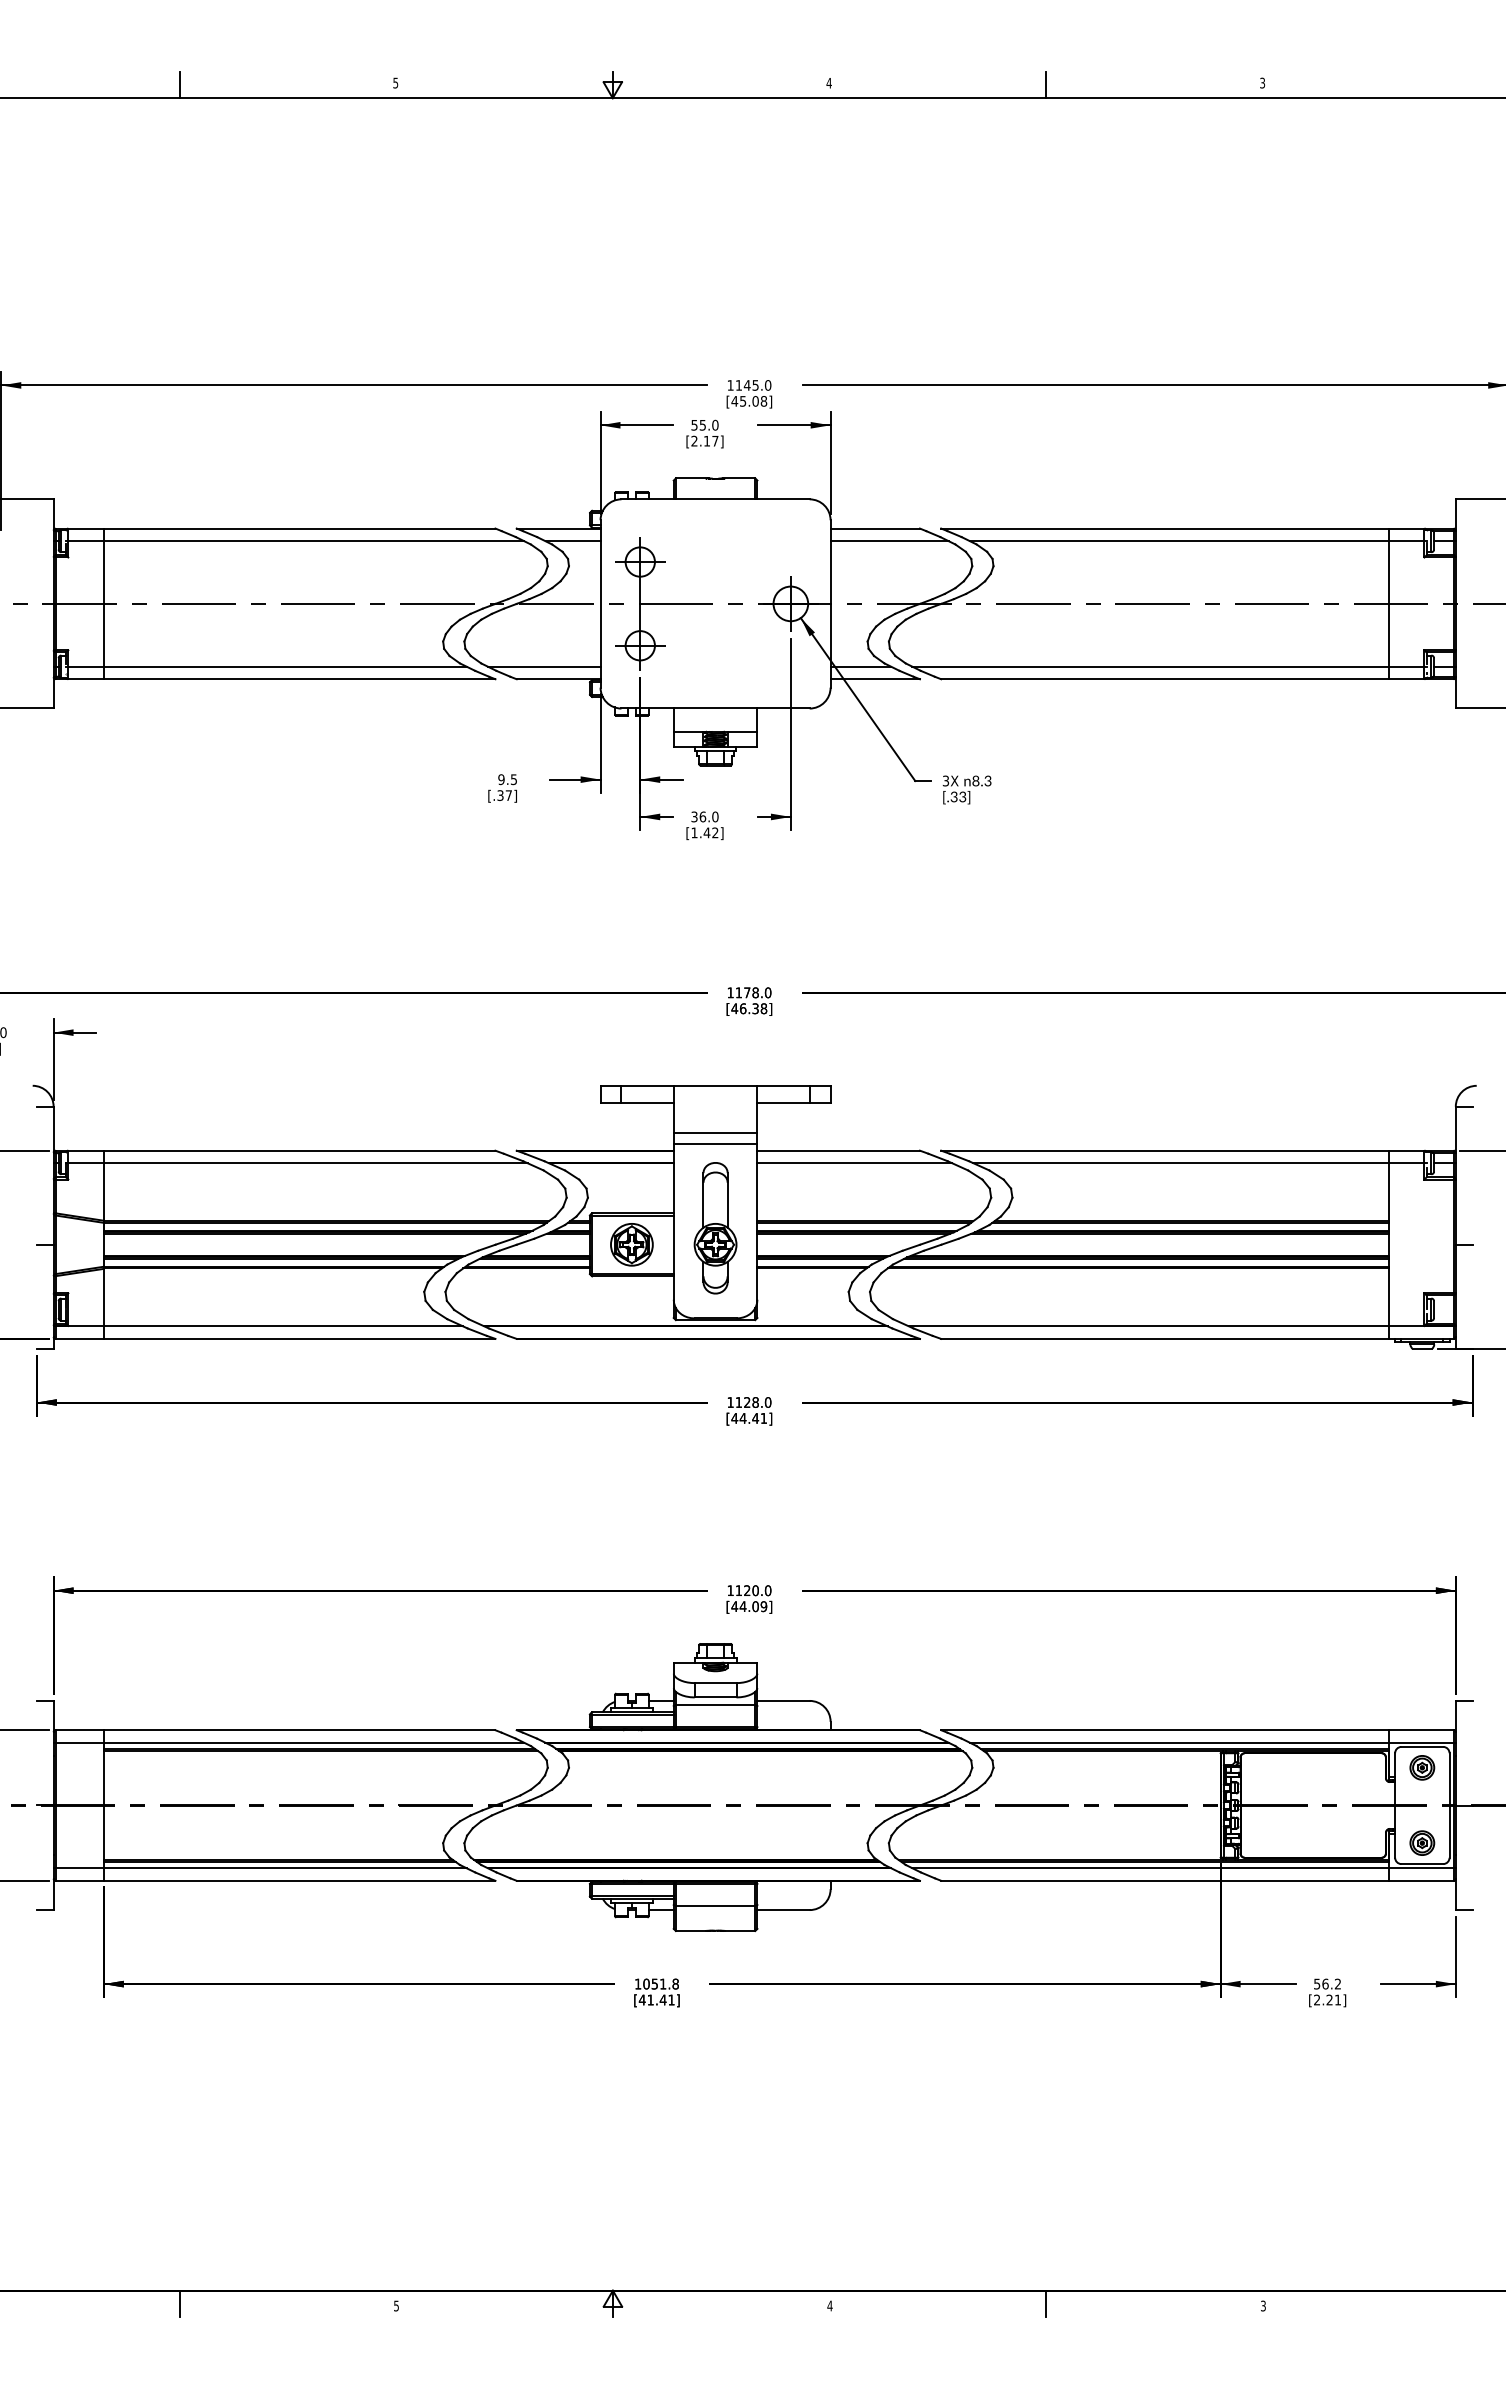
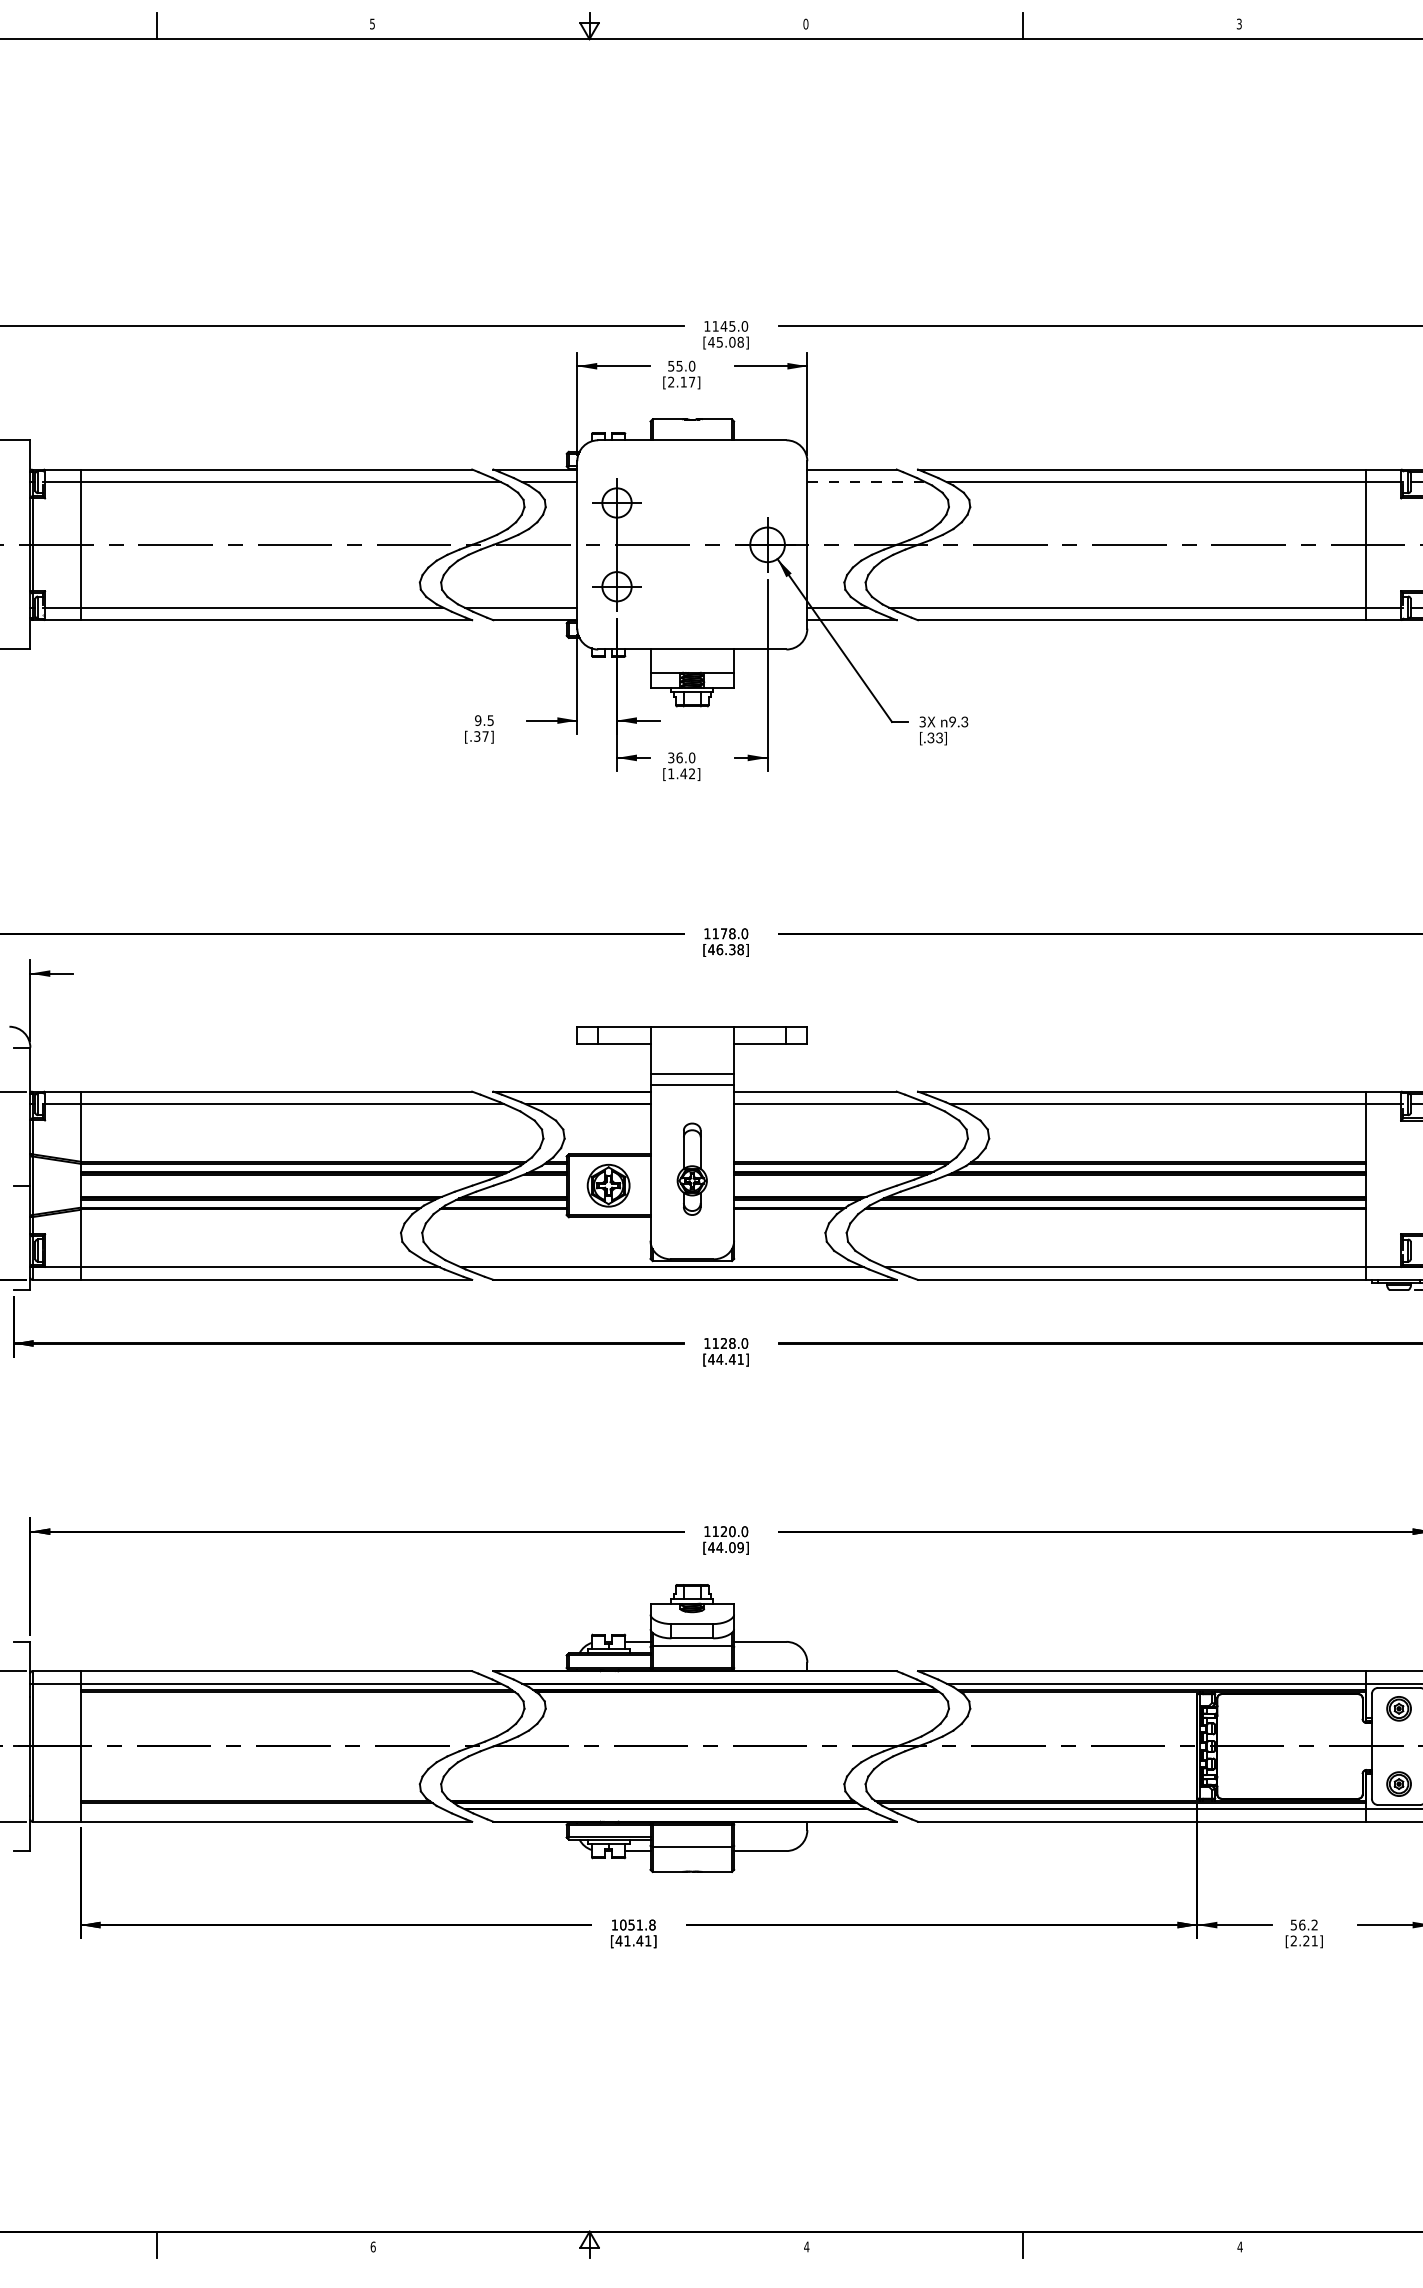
text: (828, 82) -> (805, 23), 4 -> 0
line: (890, 541) -> (867, 482), solid -> dashed
text: (975, 781) -> (952, 722), 8.3 -> 9.3
part: (715, 1228) -> (692, 1169), size x0.7
line: (259, 1868) -> (236, 1809), removed
text: (396, 2305) -> (373, 2246), 5 -> 6
text: (1263, 2305) -> (1240, 2246), 3 -> 4

